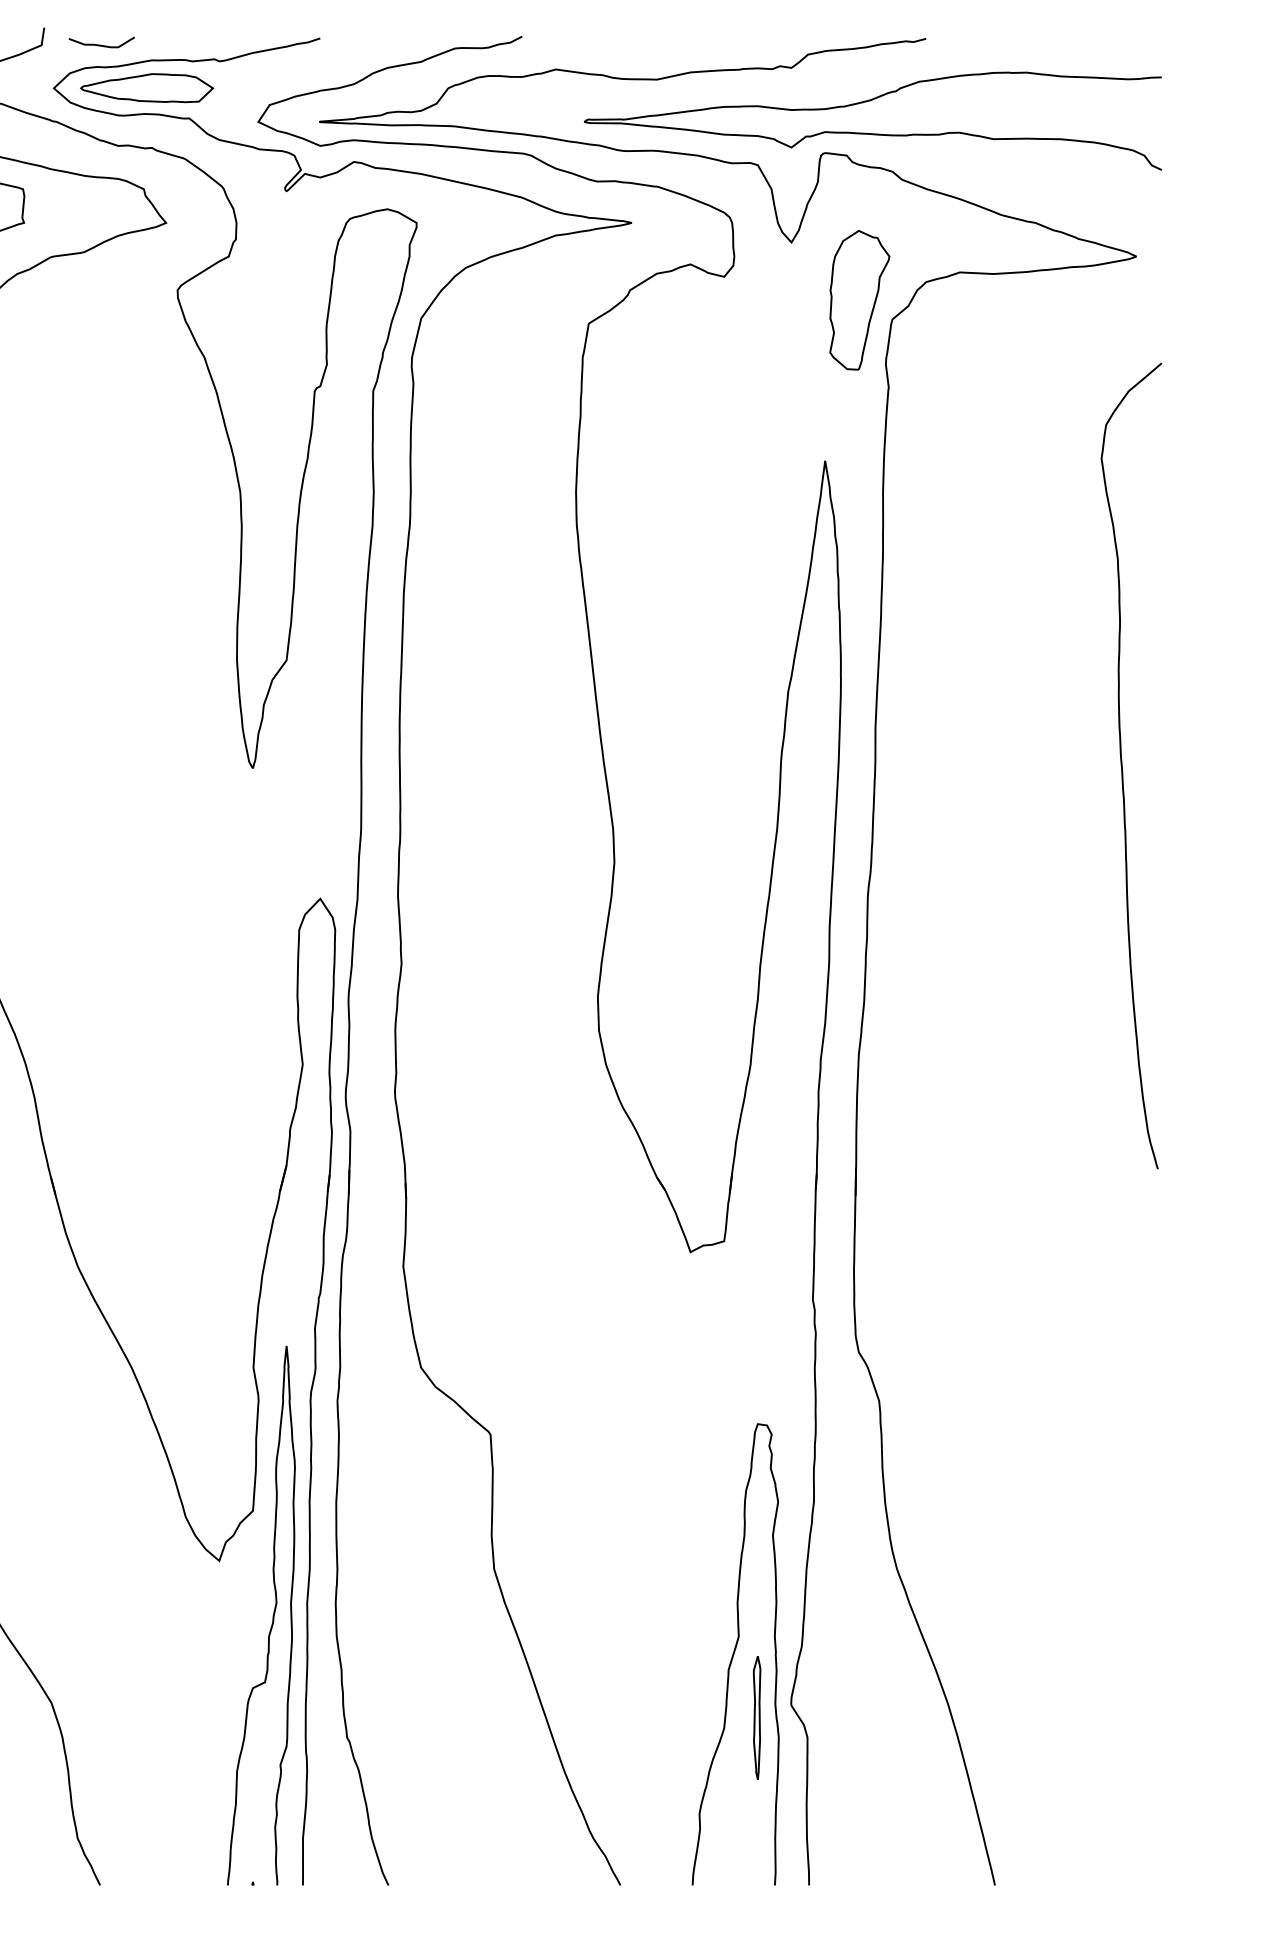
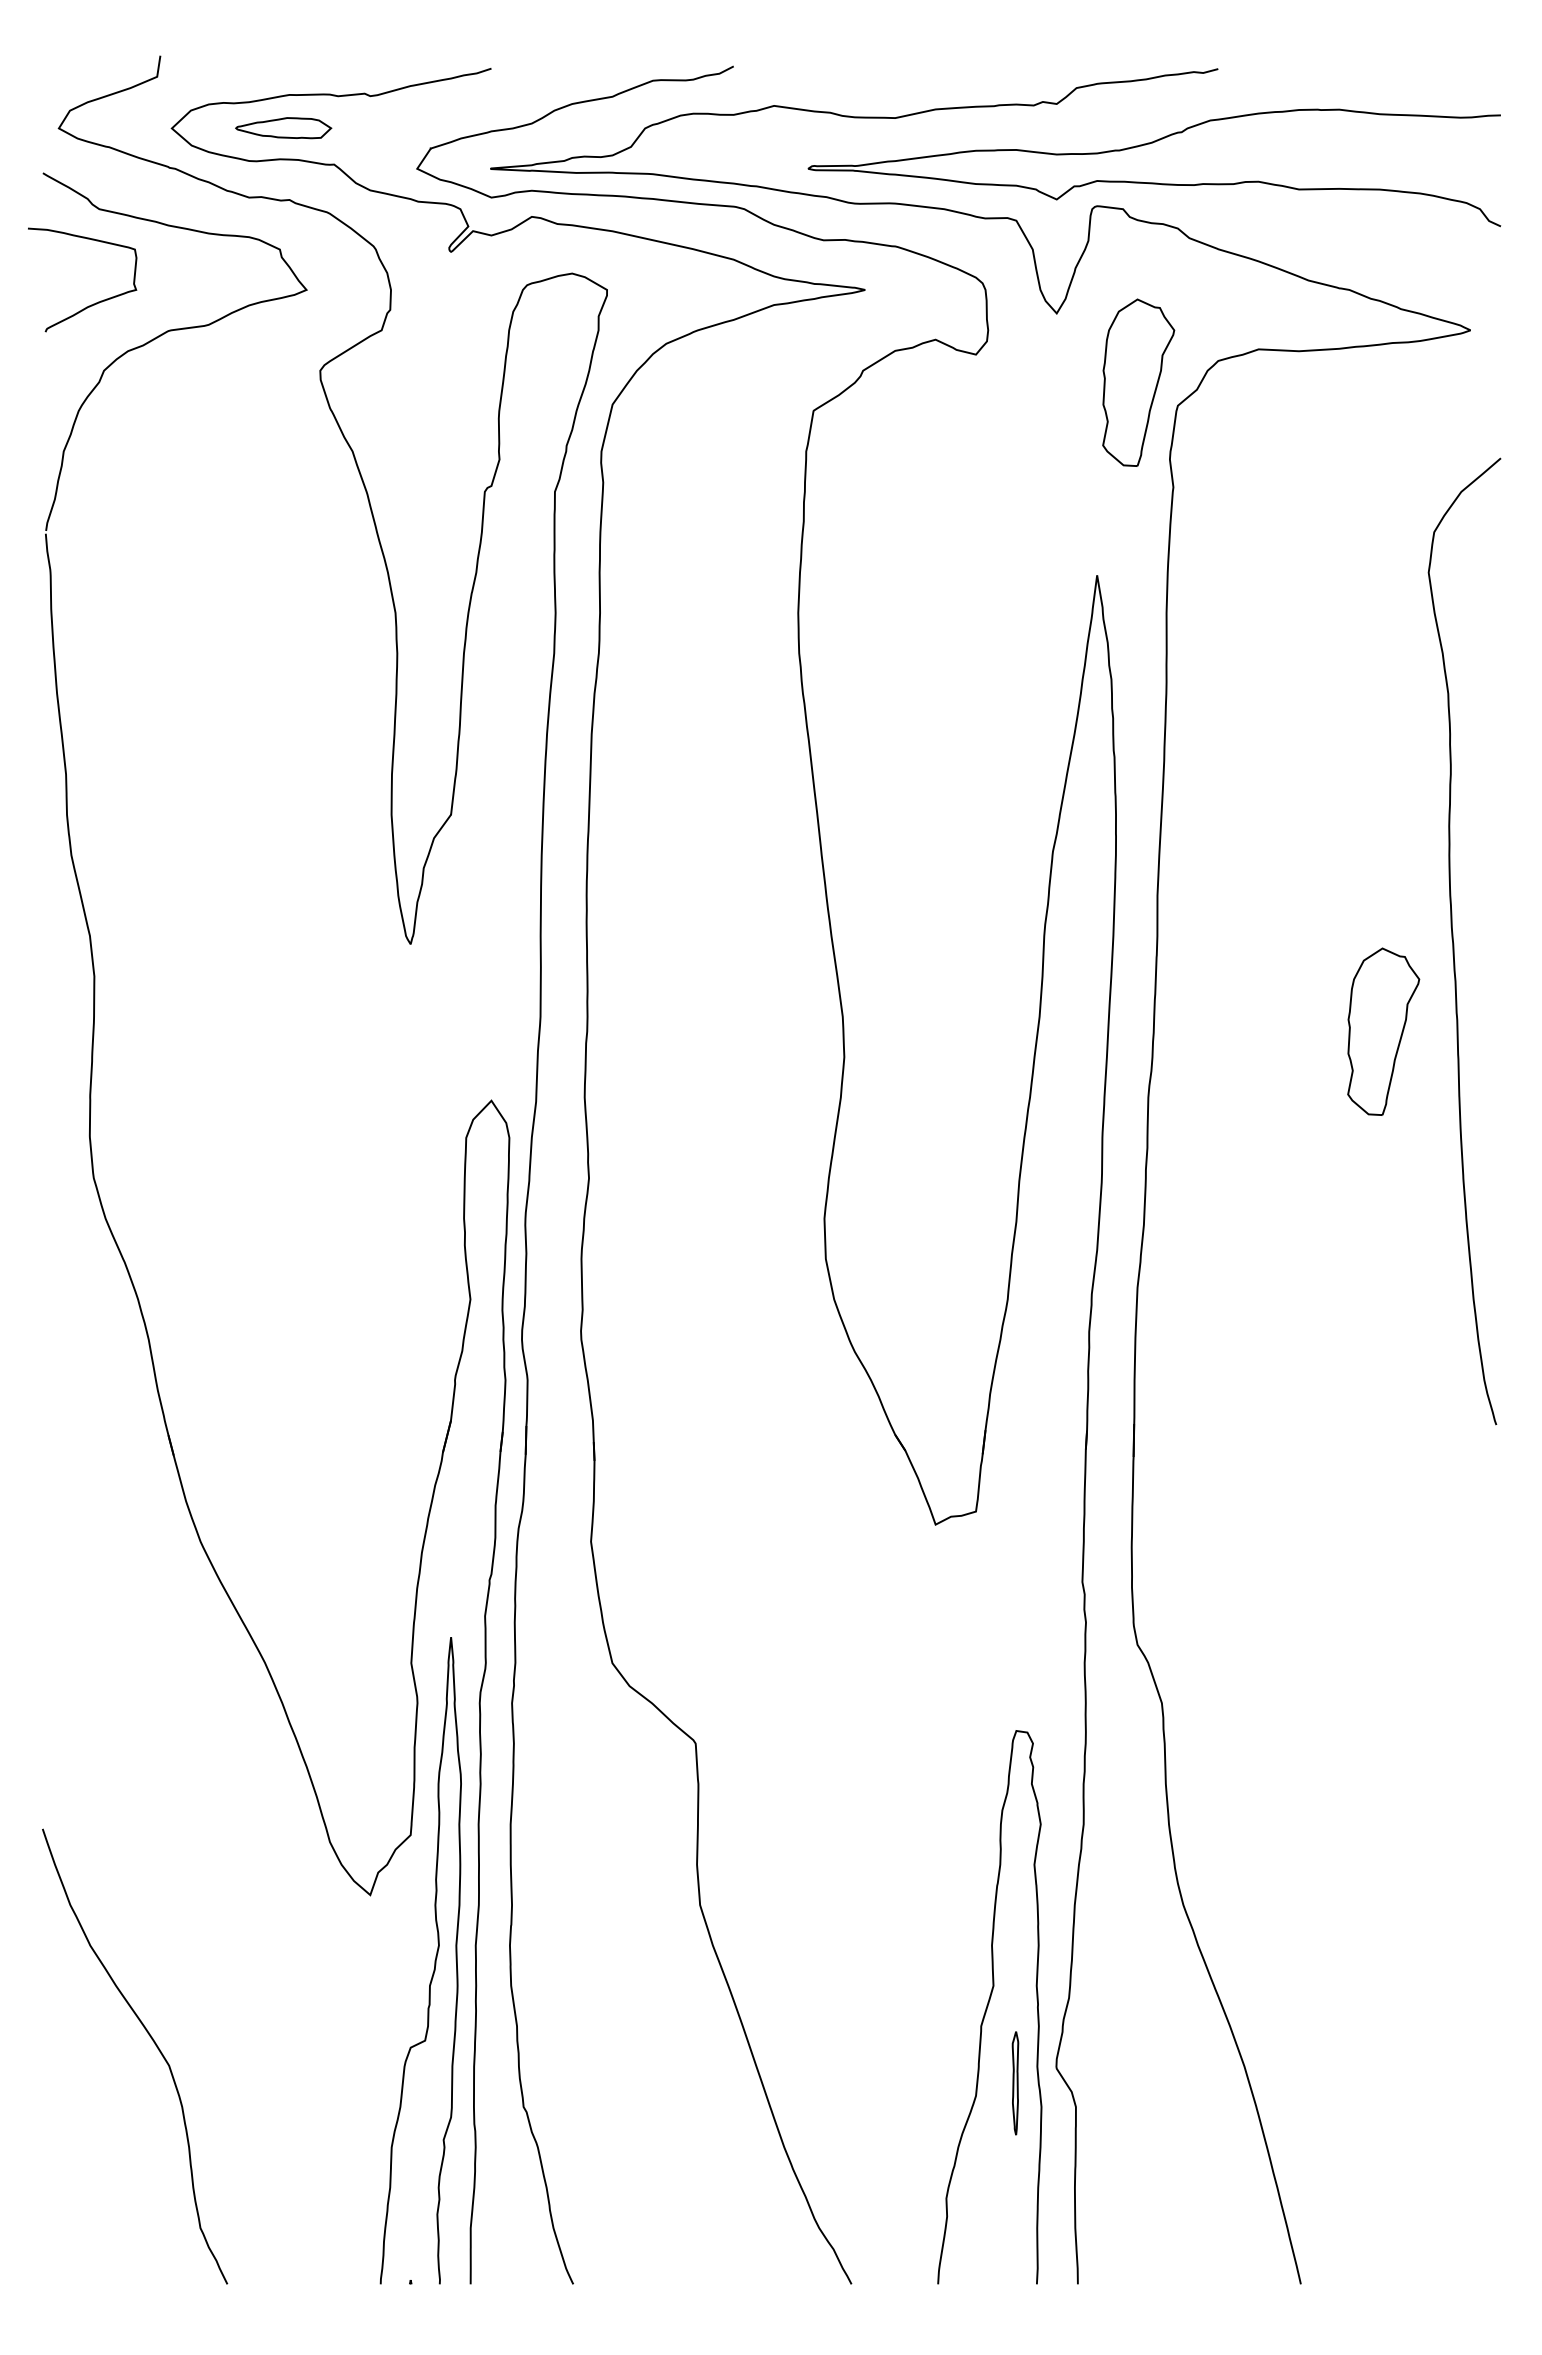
curve: (101, 44) -> (228, 76), removed
part: (146, 87) -> (283, 127), size x0.6
part: (1063, 841) -> (1383, 1031), added
part: (757, 1718) -> (1015, 2083), size x0.7

